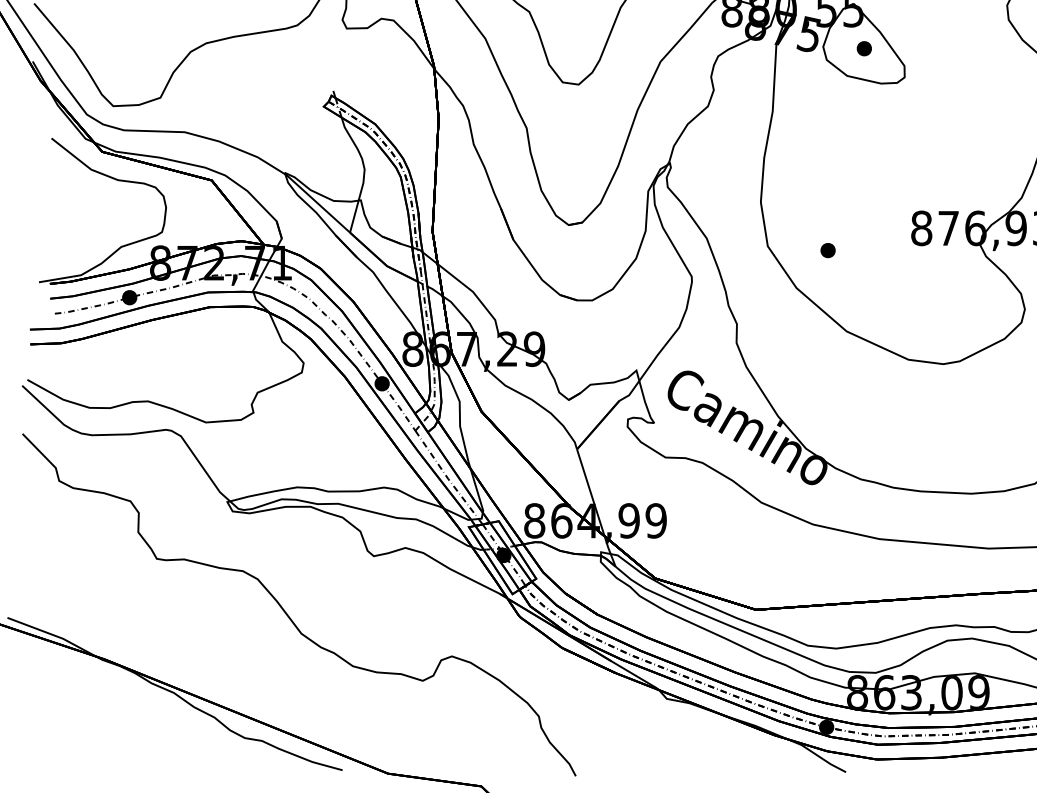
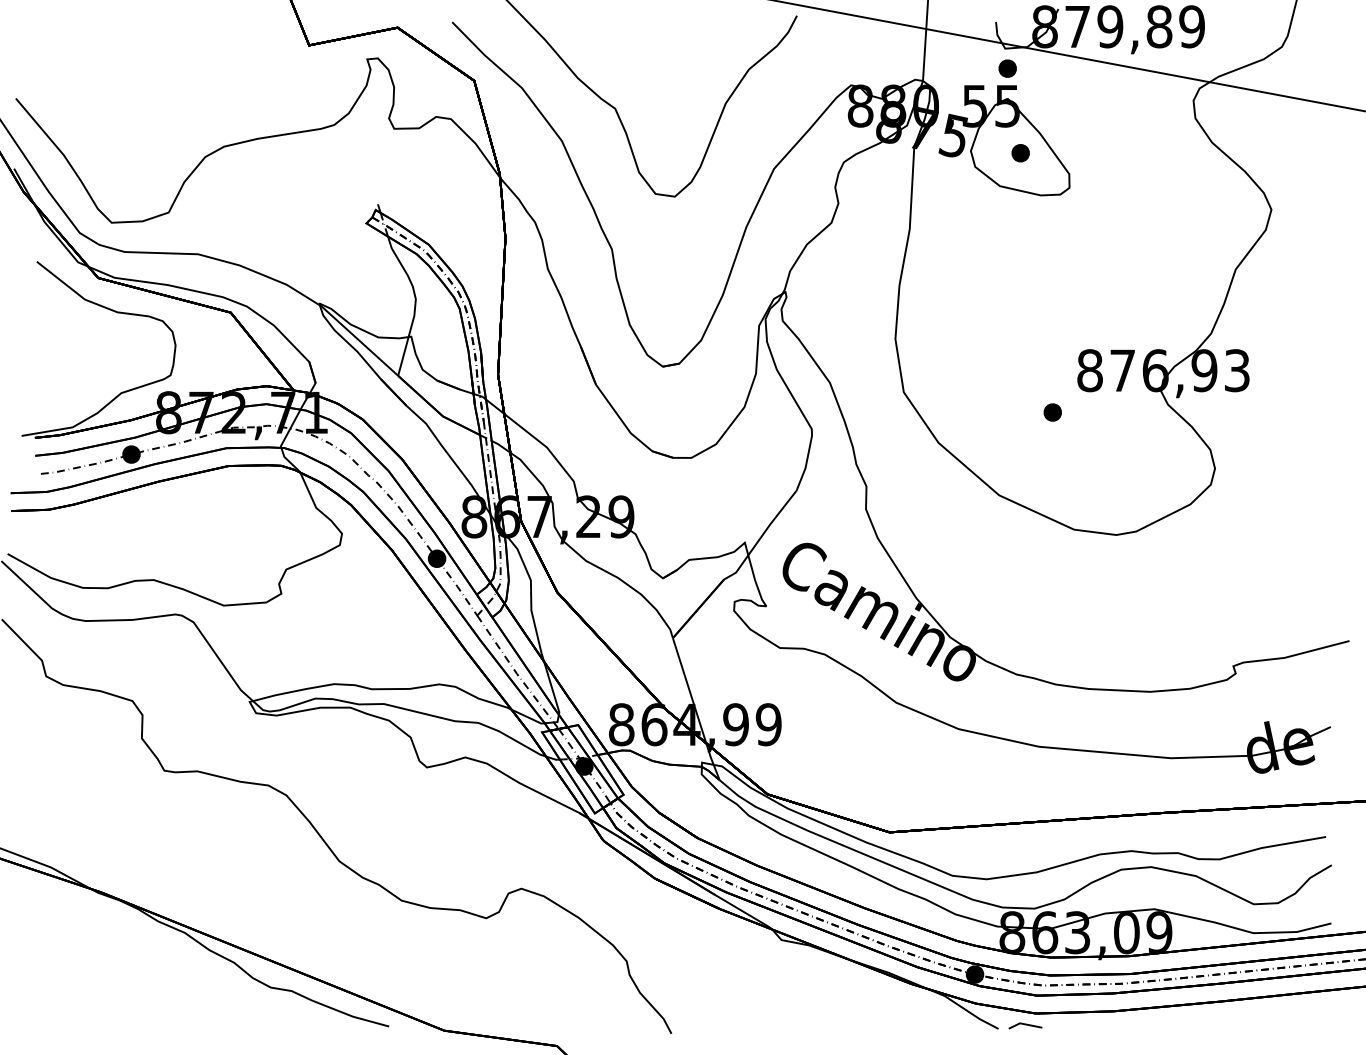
part: (827, 250) -> (1052, 412), moved
line: (868, 769) -> (1025, 1025), added

